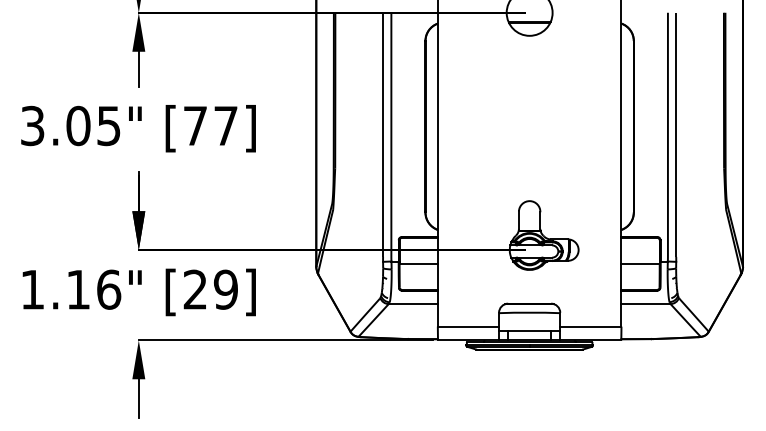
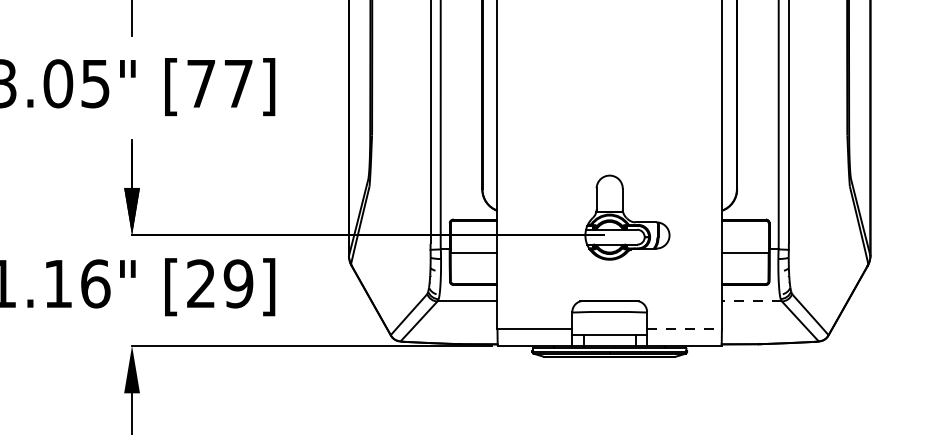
line: (645, 304) -> (751, 301), solid -> dashed
line: (590, 326) -> (684, 328), solid -> dashed

